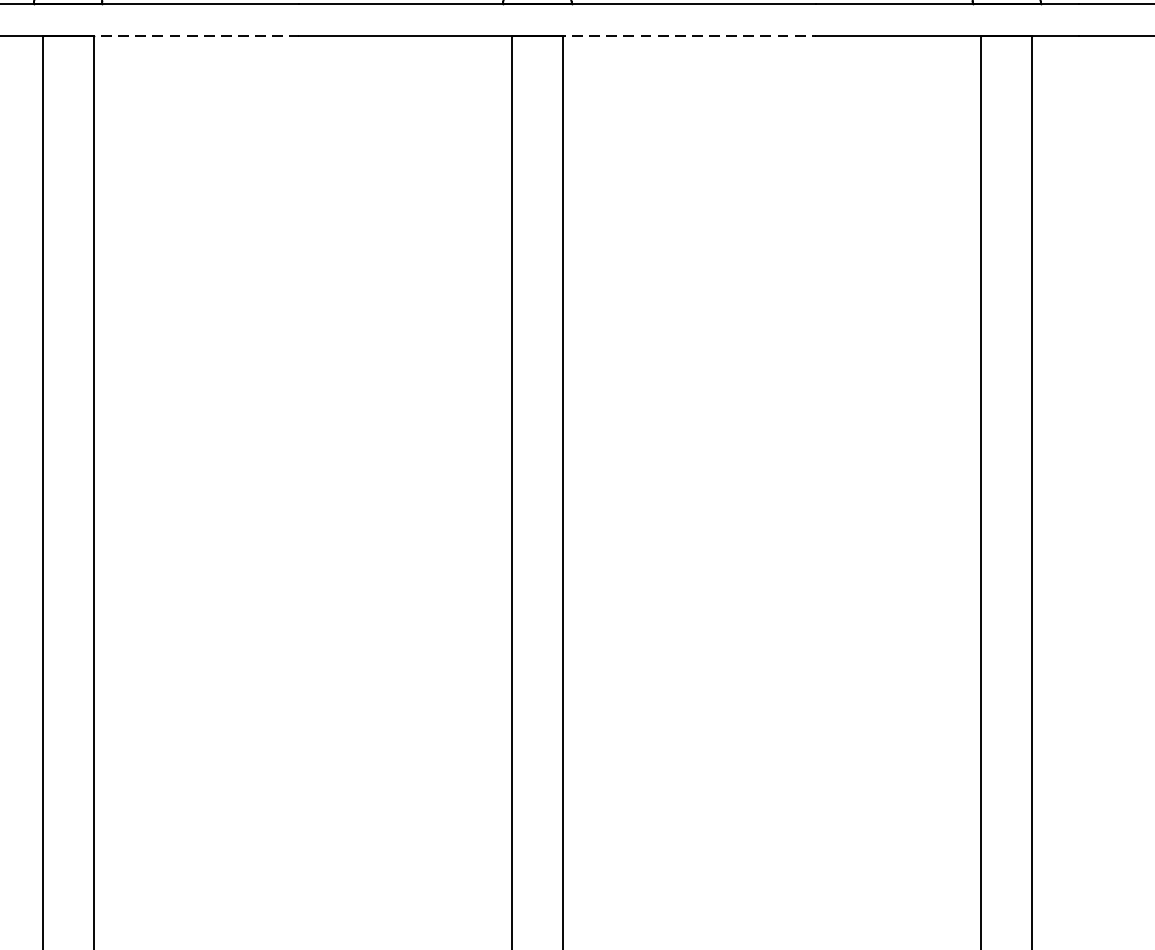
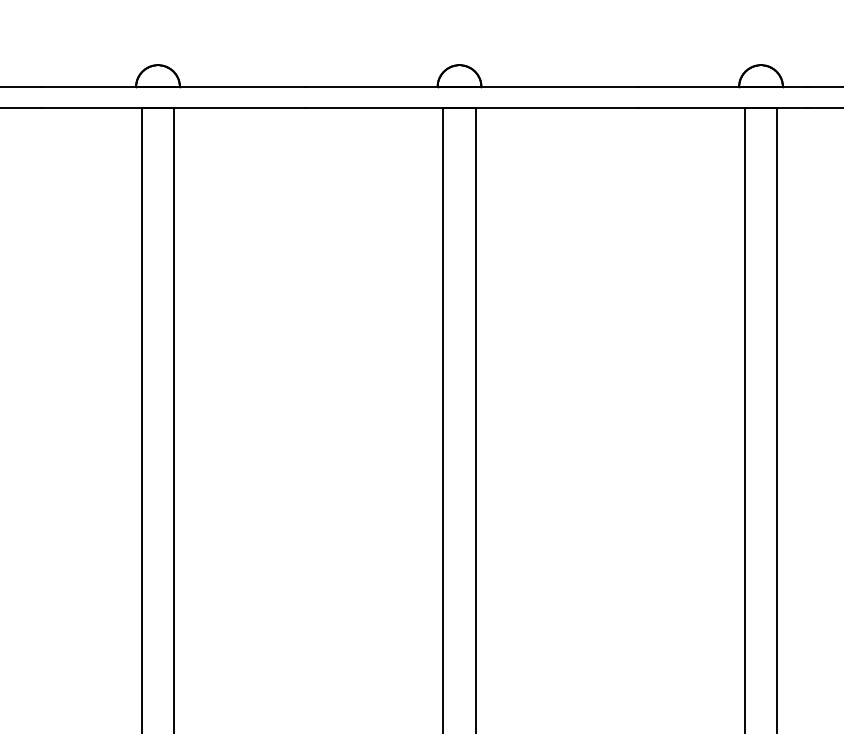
line: (182, 36) -> (231, 108), dashed -> solid
line: (685, 36) -> (554, 108), dashed -> solid

